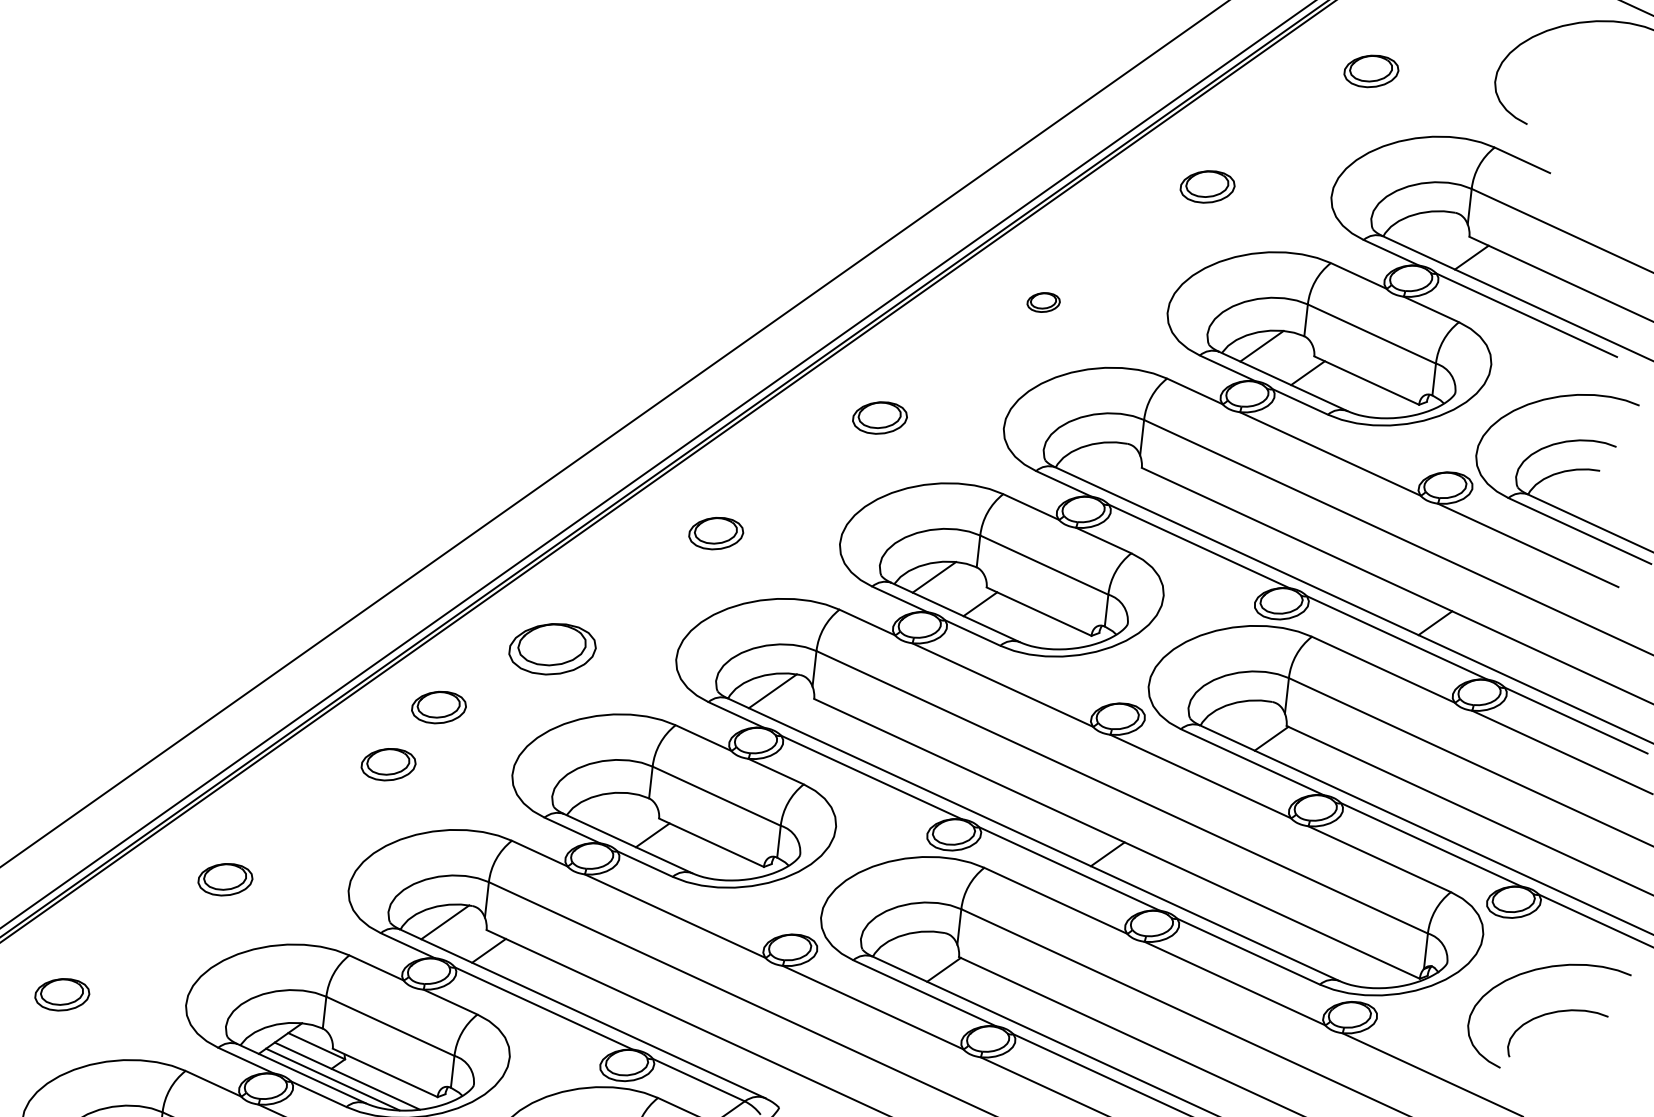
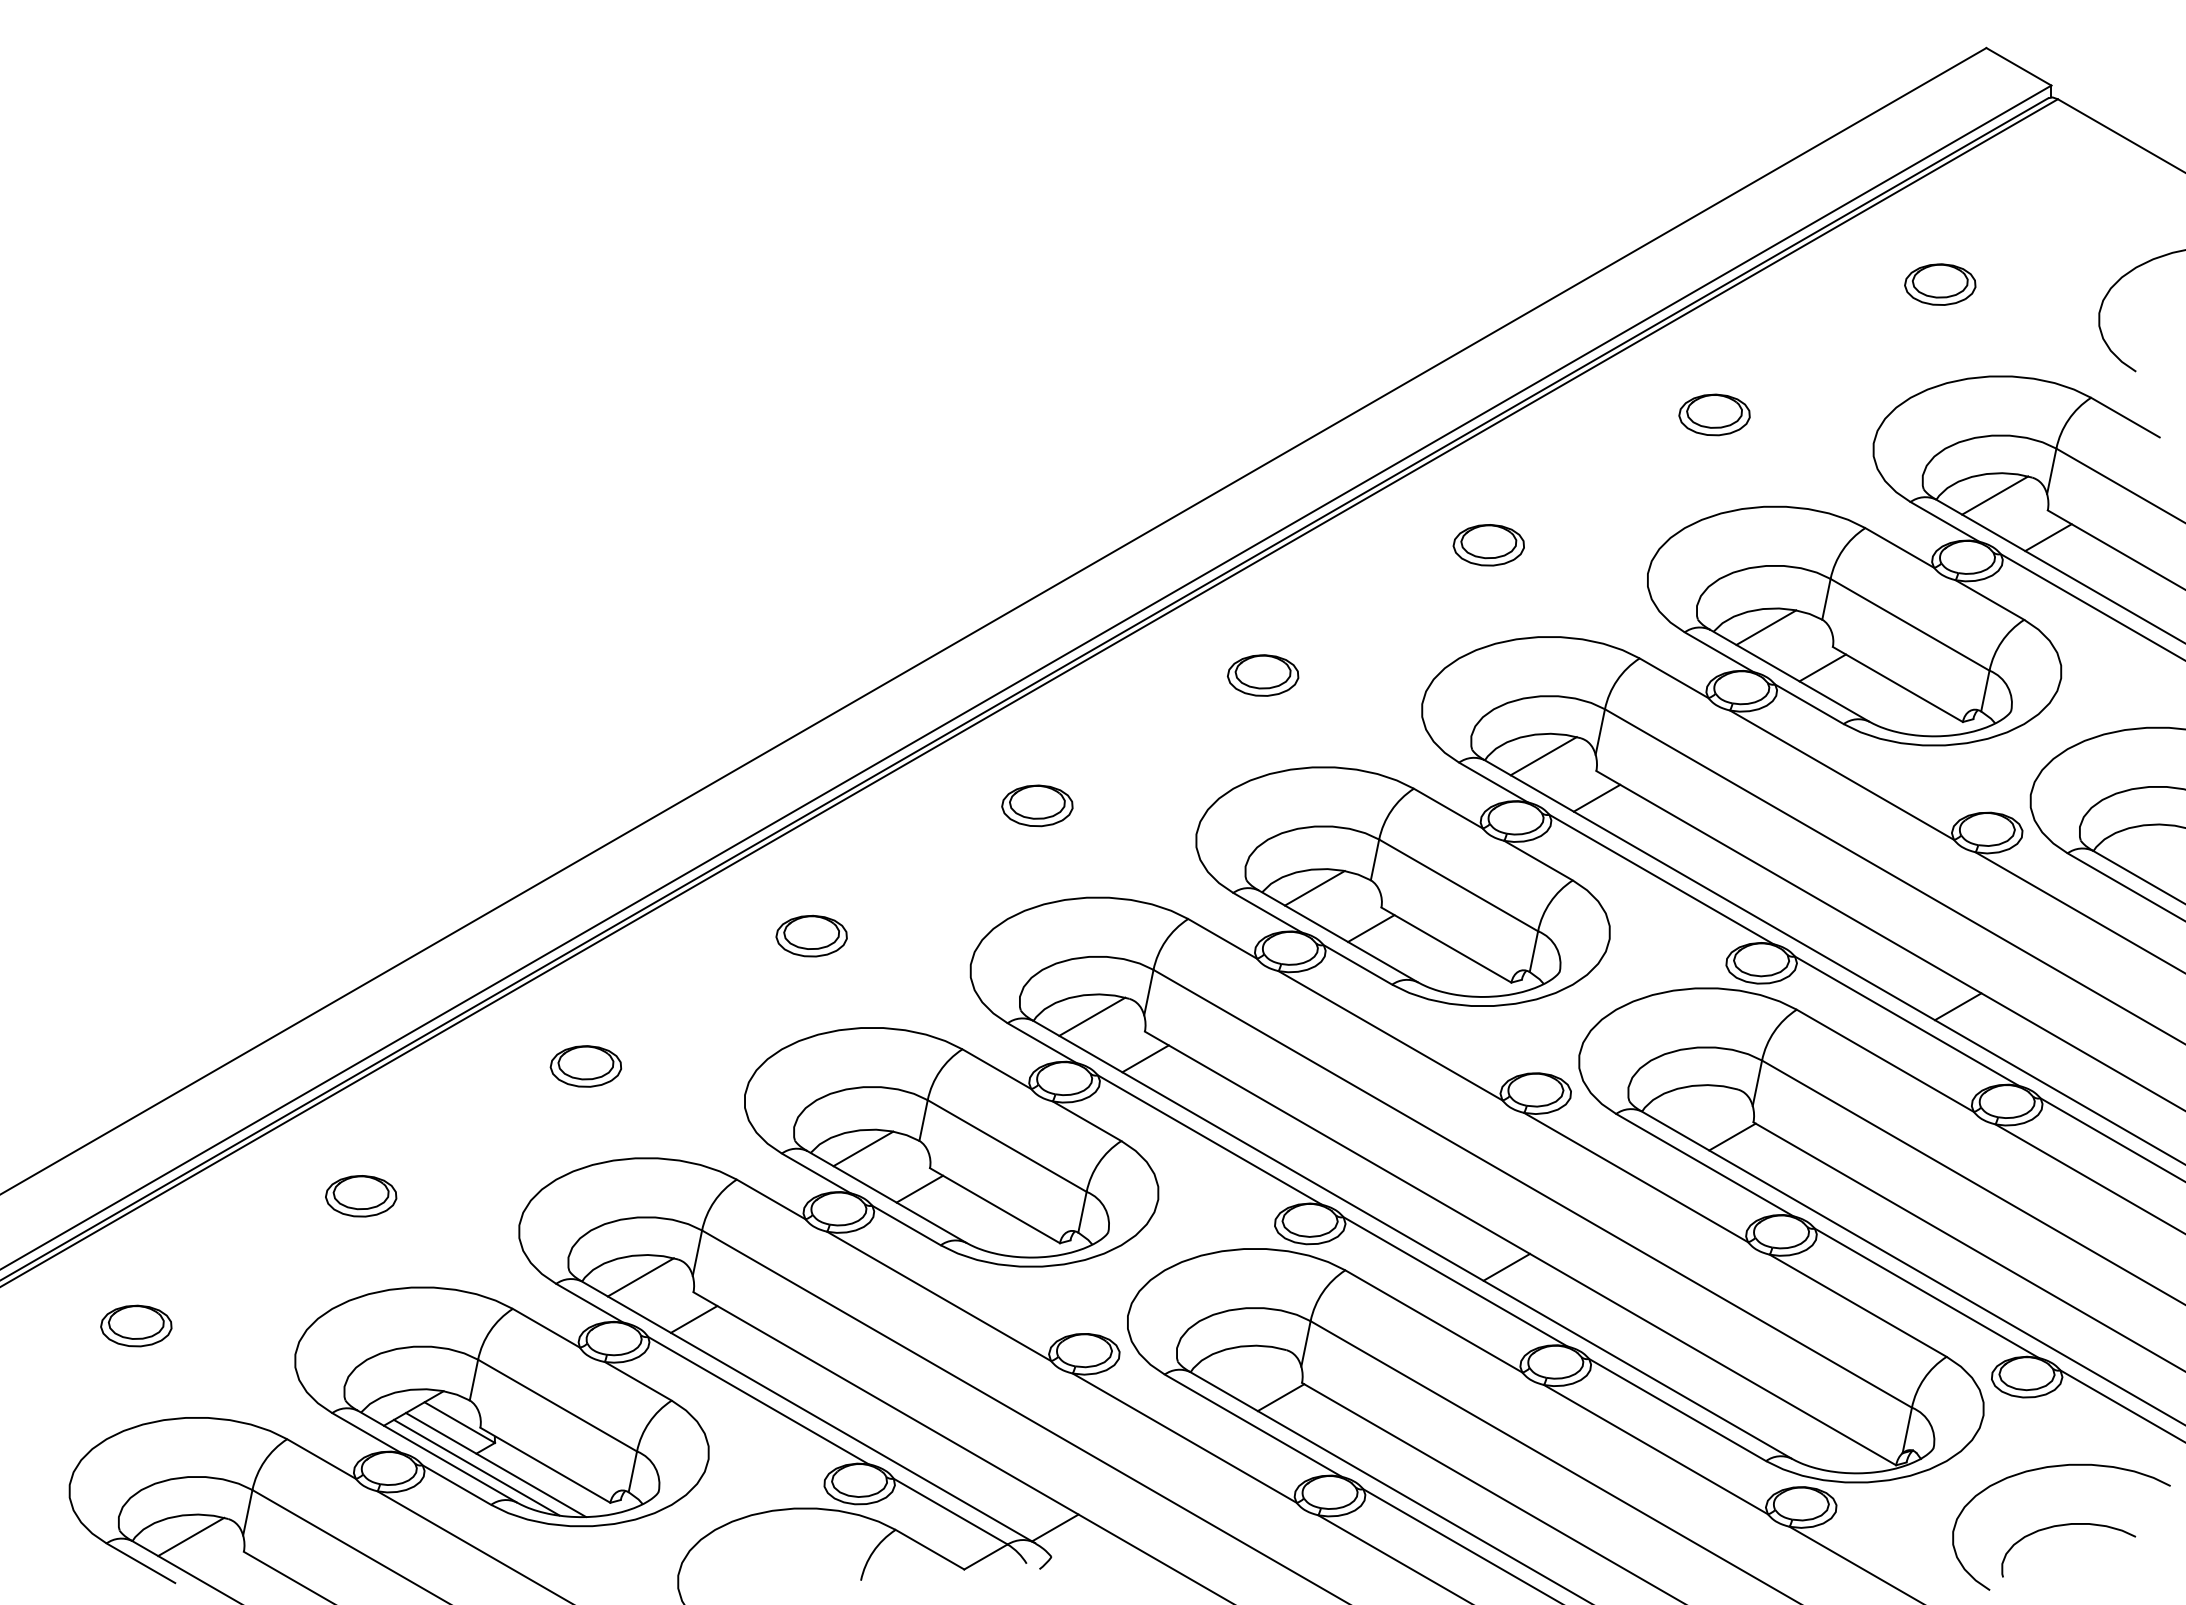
line: (1428, 229) -> (1995, 495), added
part: (1043, 302) -> (1488, 545), size x1.67
line: (1100, 460) -> (1543, 756), added
line: (1143, 488) -> (1596, 797), added
part: (552, 648) -> (811, 935), size x0.62
part: (438, 707) -> (657, 998), removed
line: (816, 719) -> (1145, 1058), added
line: (606, 808) -> (863, 1148), added
line: (780, 1085) -> (1055, 1527), added

